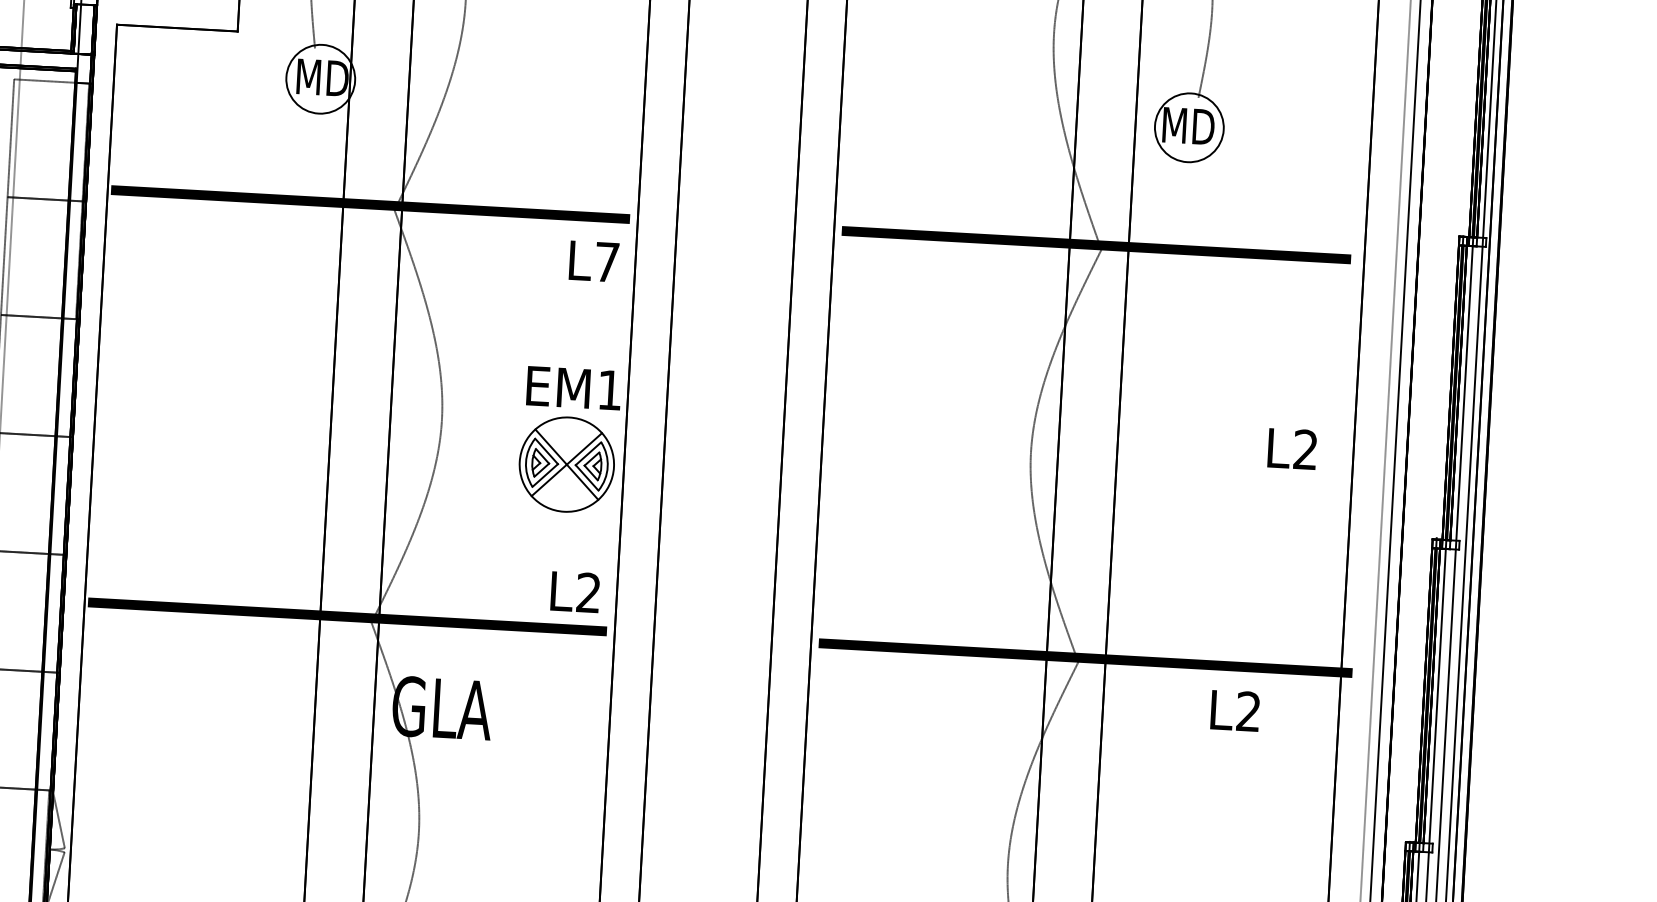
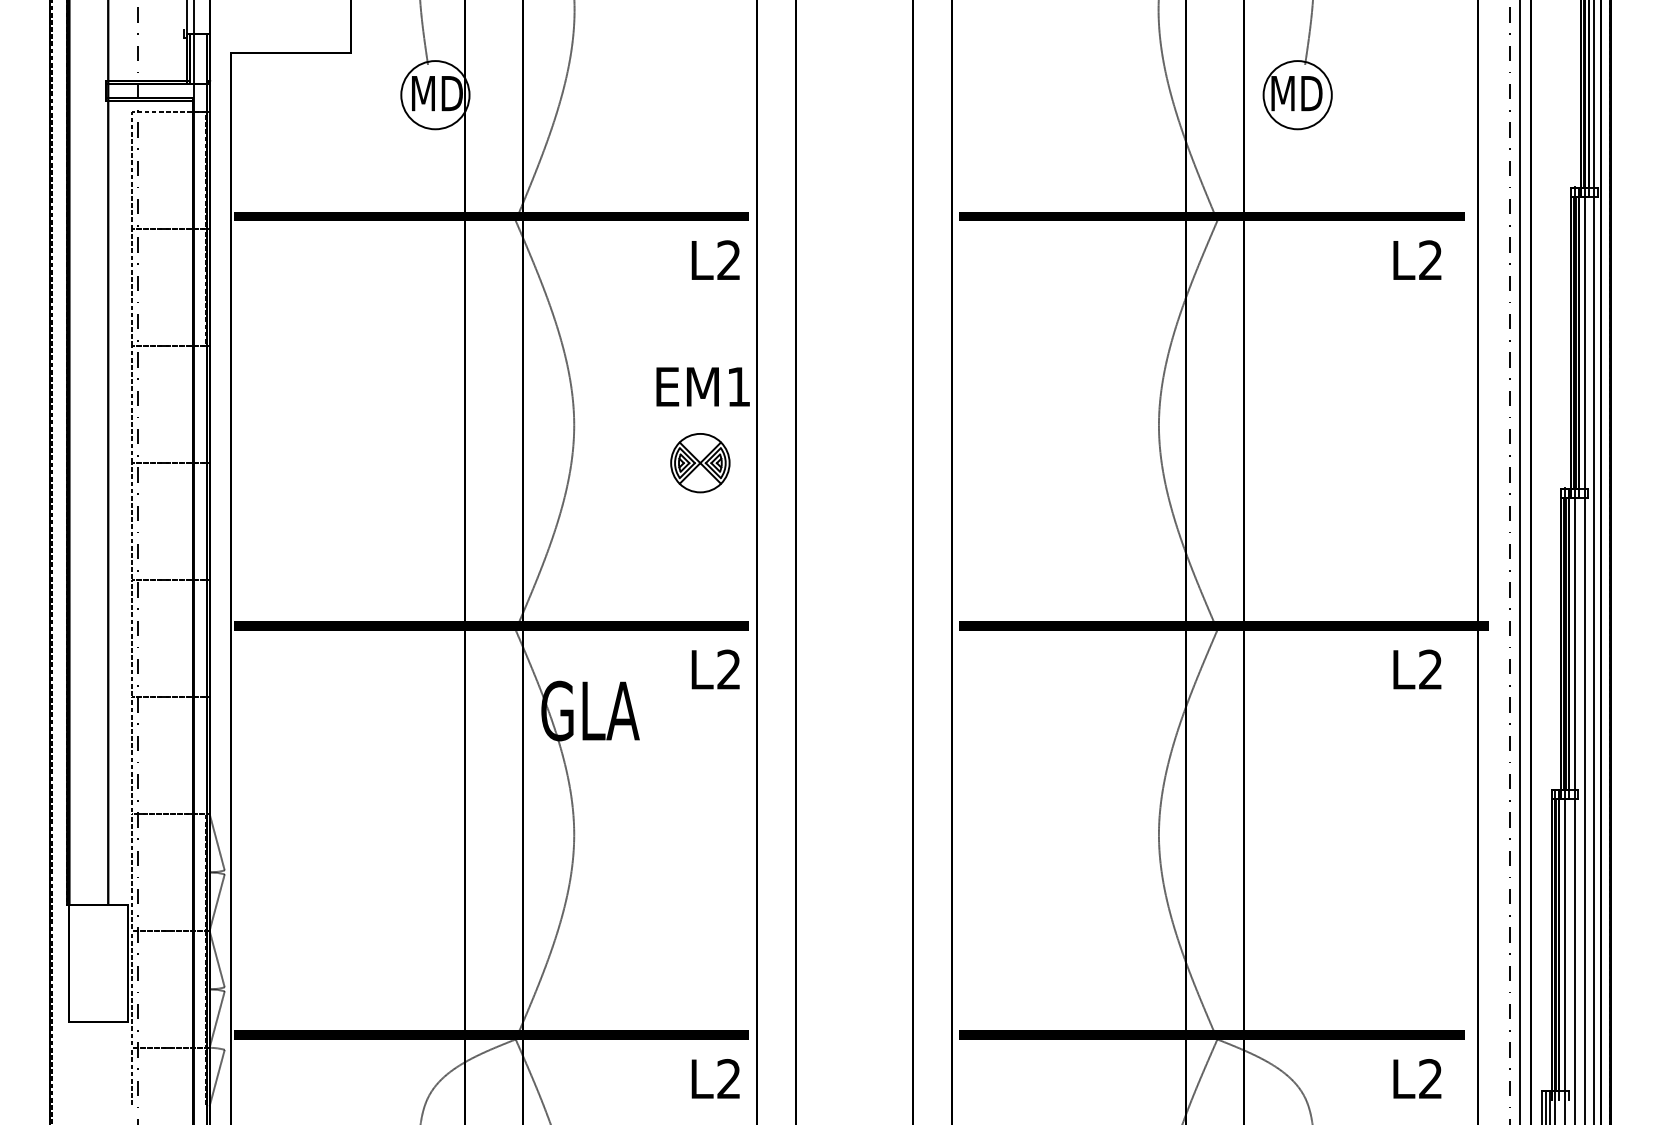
text: (606, 261) -> (728, 259), L7 -> L2
text: (1292, 448) -> (1417, 259), moved
part: (567, 465) -> (700, 463), size x0.62
text: (575, 591) -> (715, 669), moved
text: (1235, 710) -> (1417, 669), moved

